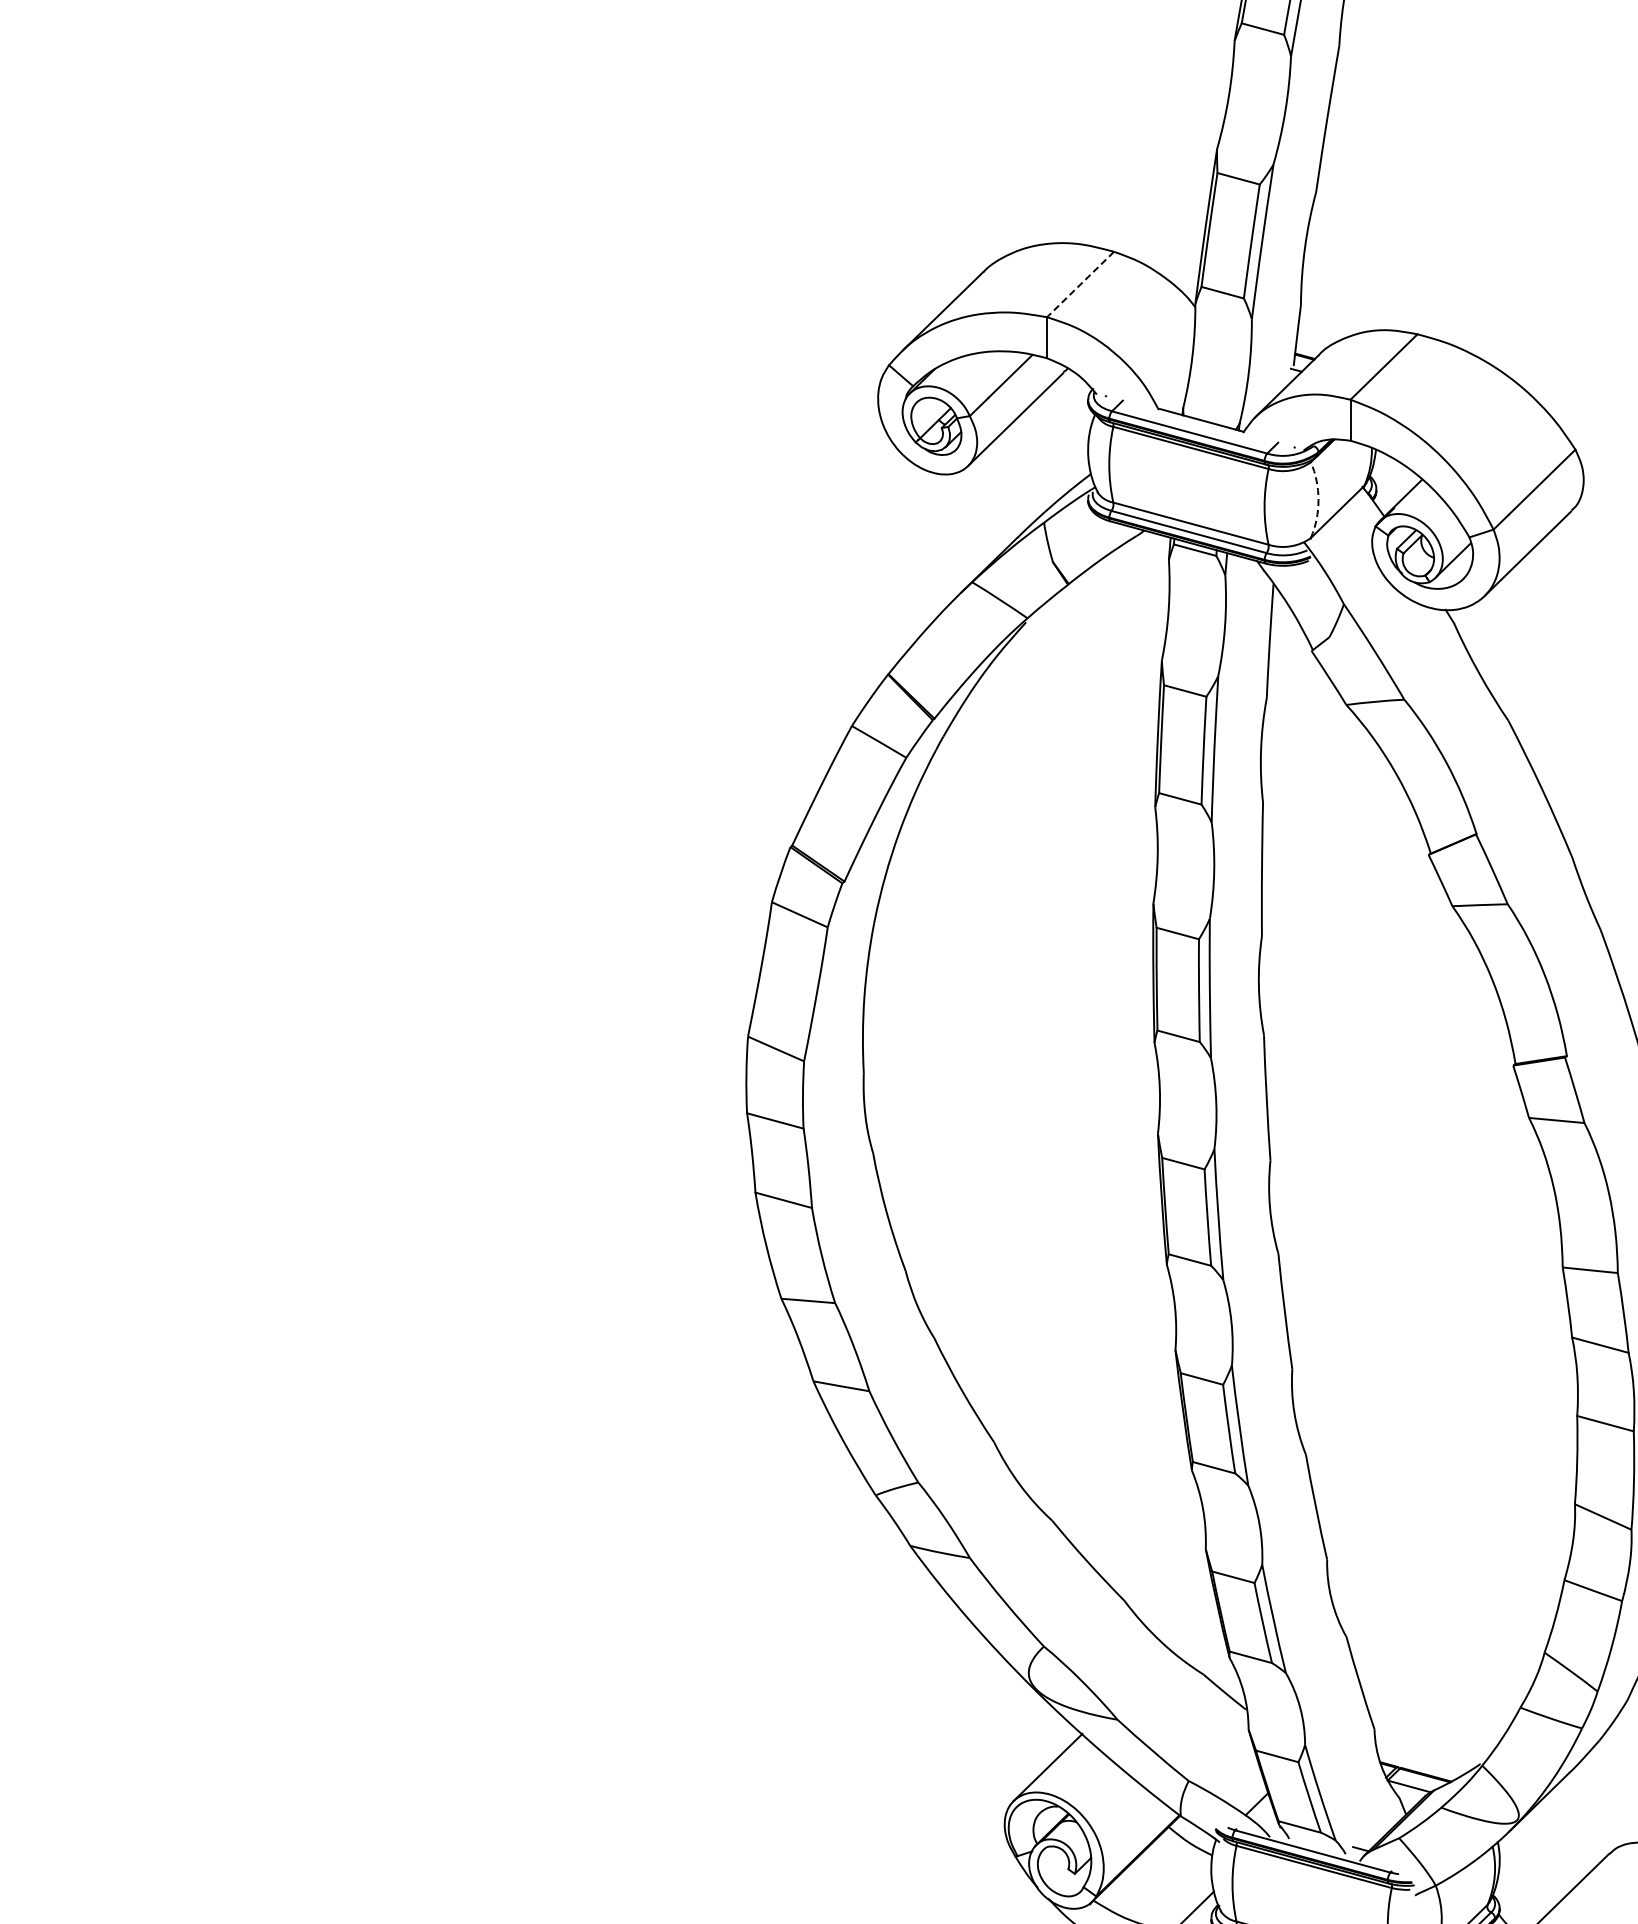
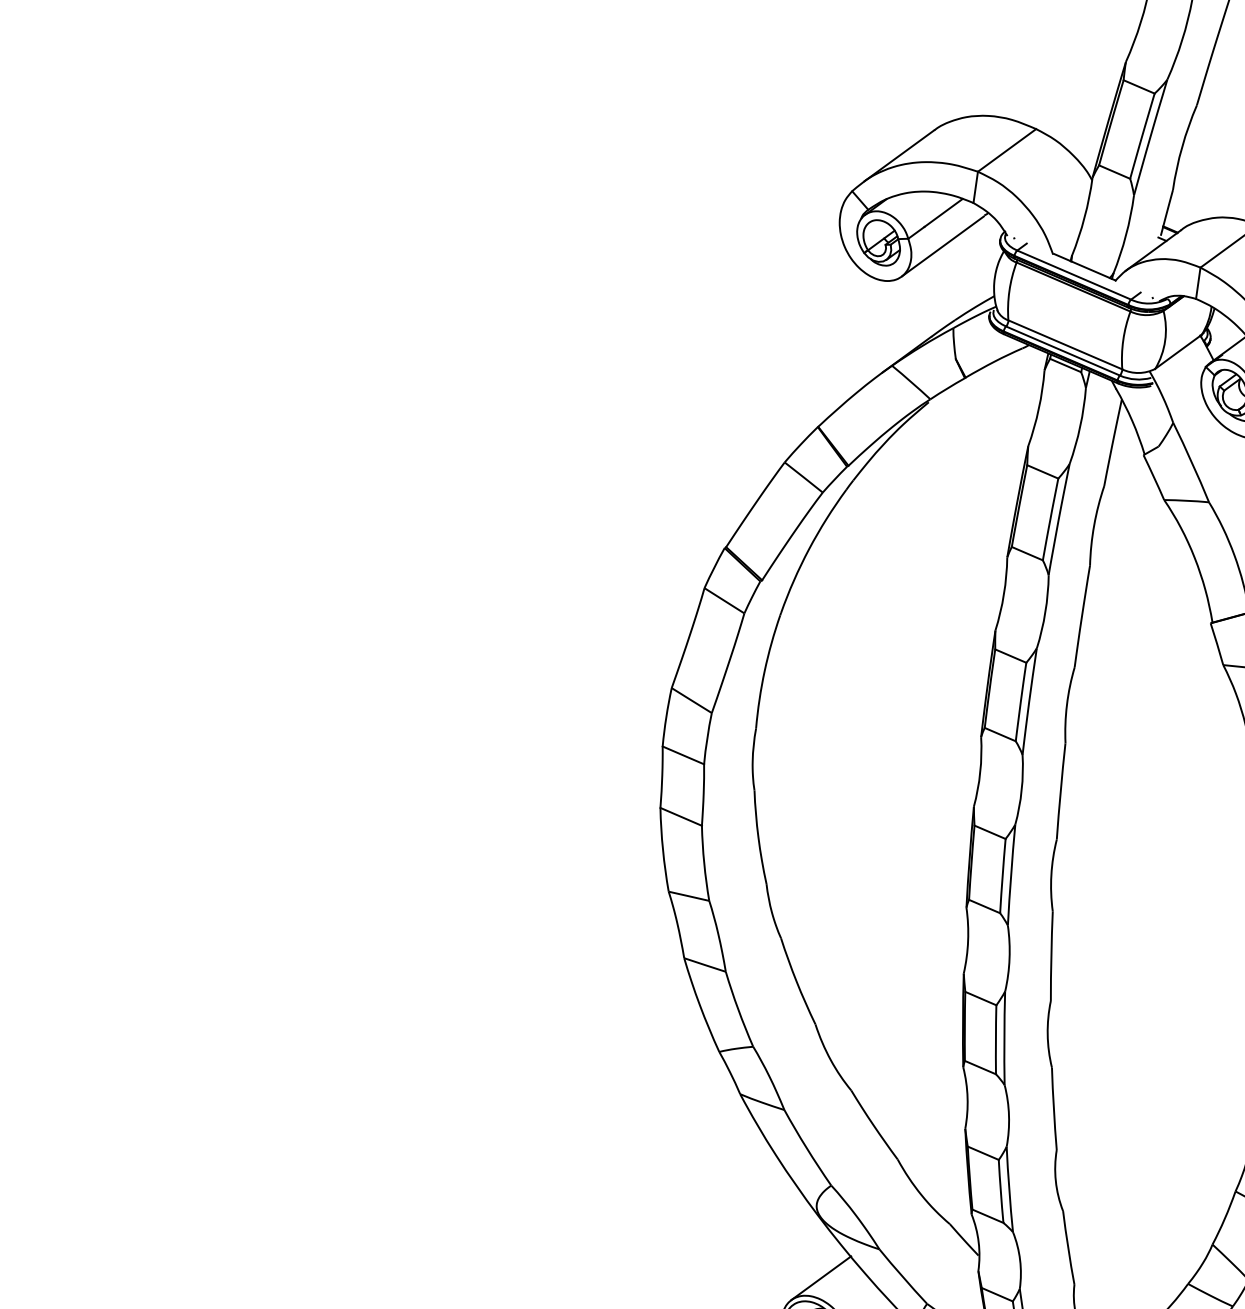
line: (1080, 284) -> (1007, 150), dashed -> solid
arc: (1318, 500) -> (1165, 341), dashed -> solid

